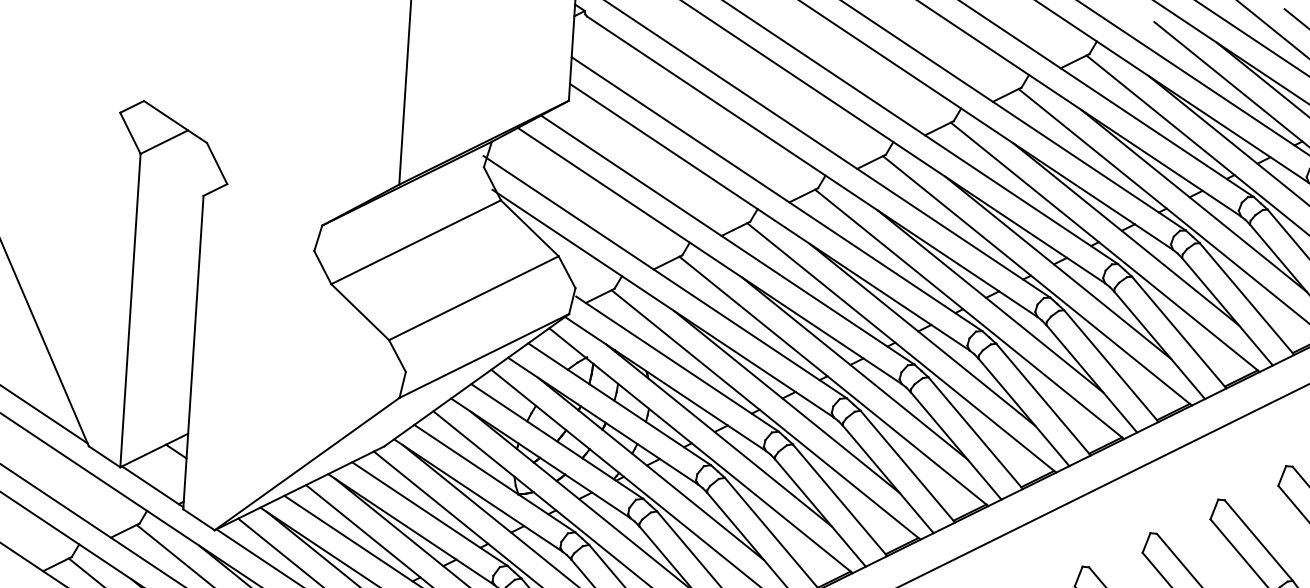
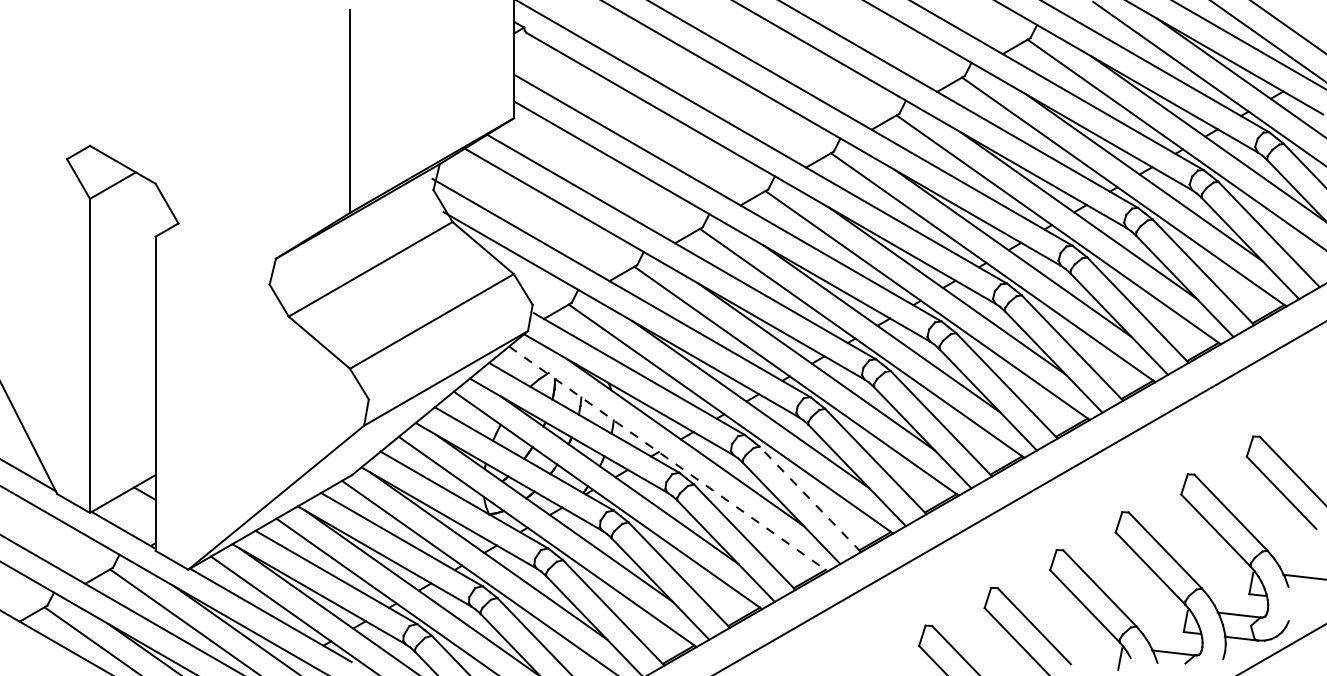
line: (701, 450) -> (668, 458), solid -> dashed
line: (839, 500) -> (809, 499), solid -> dashed

